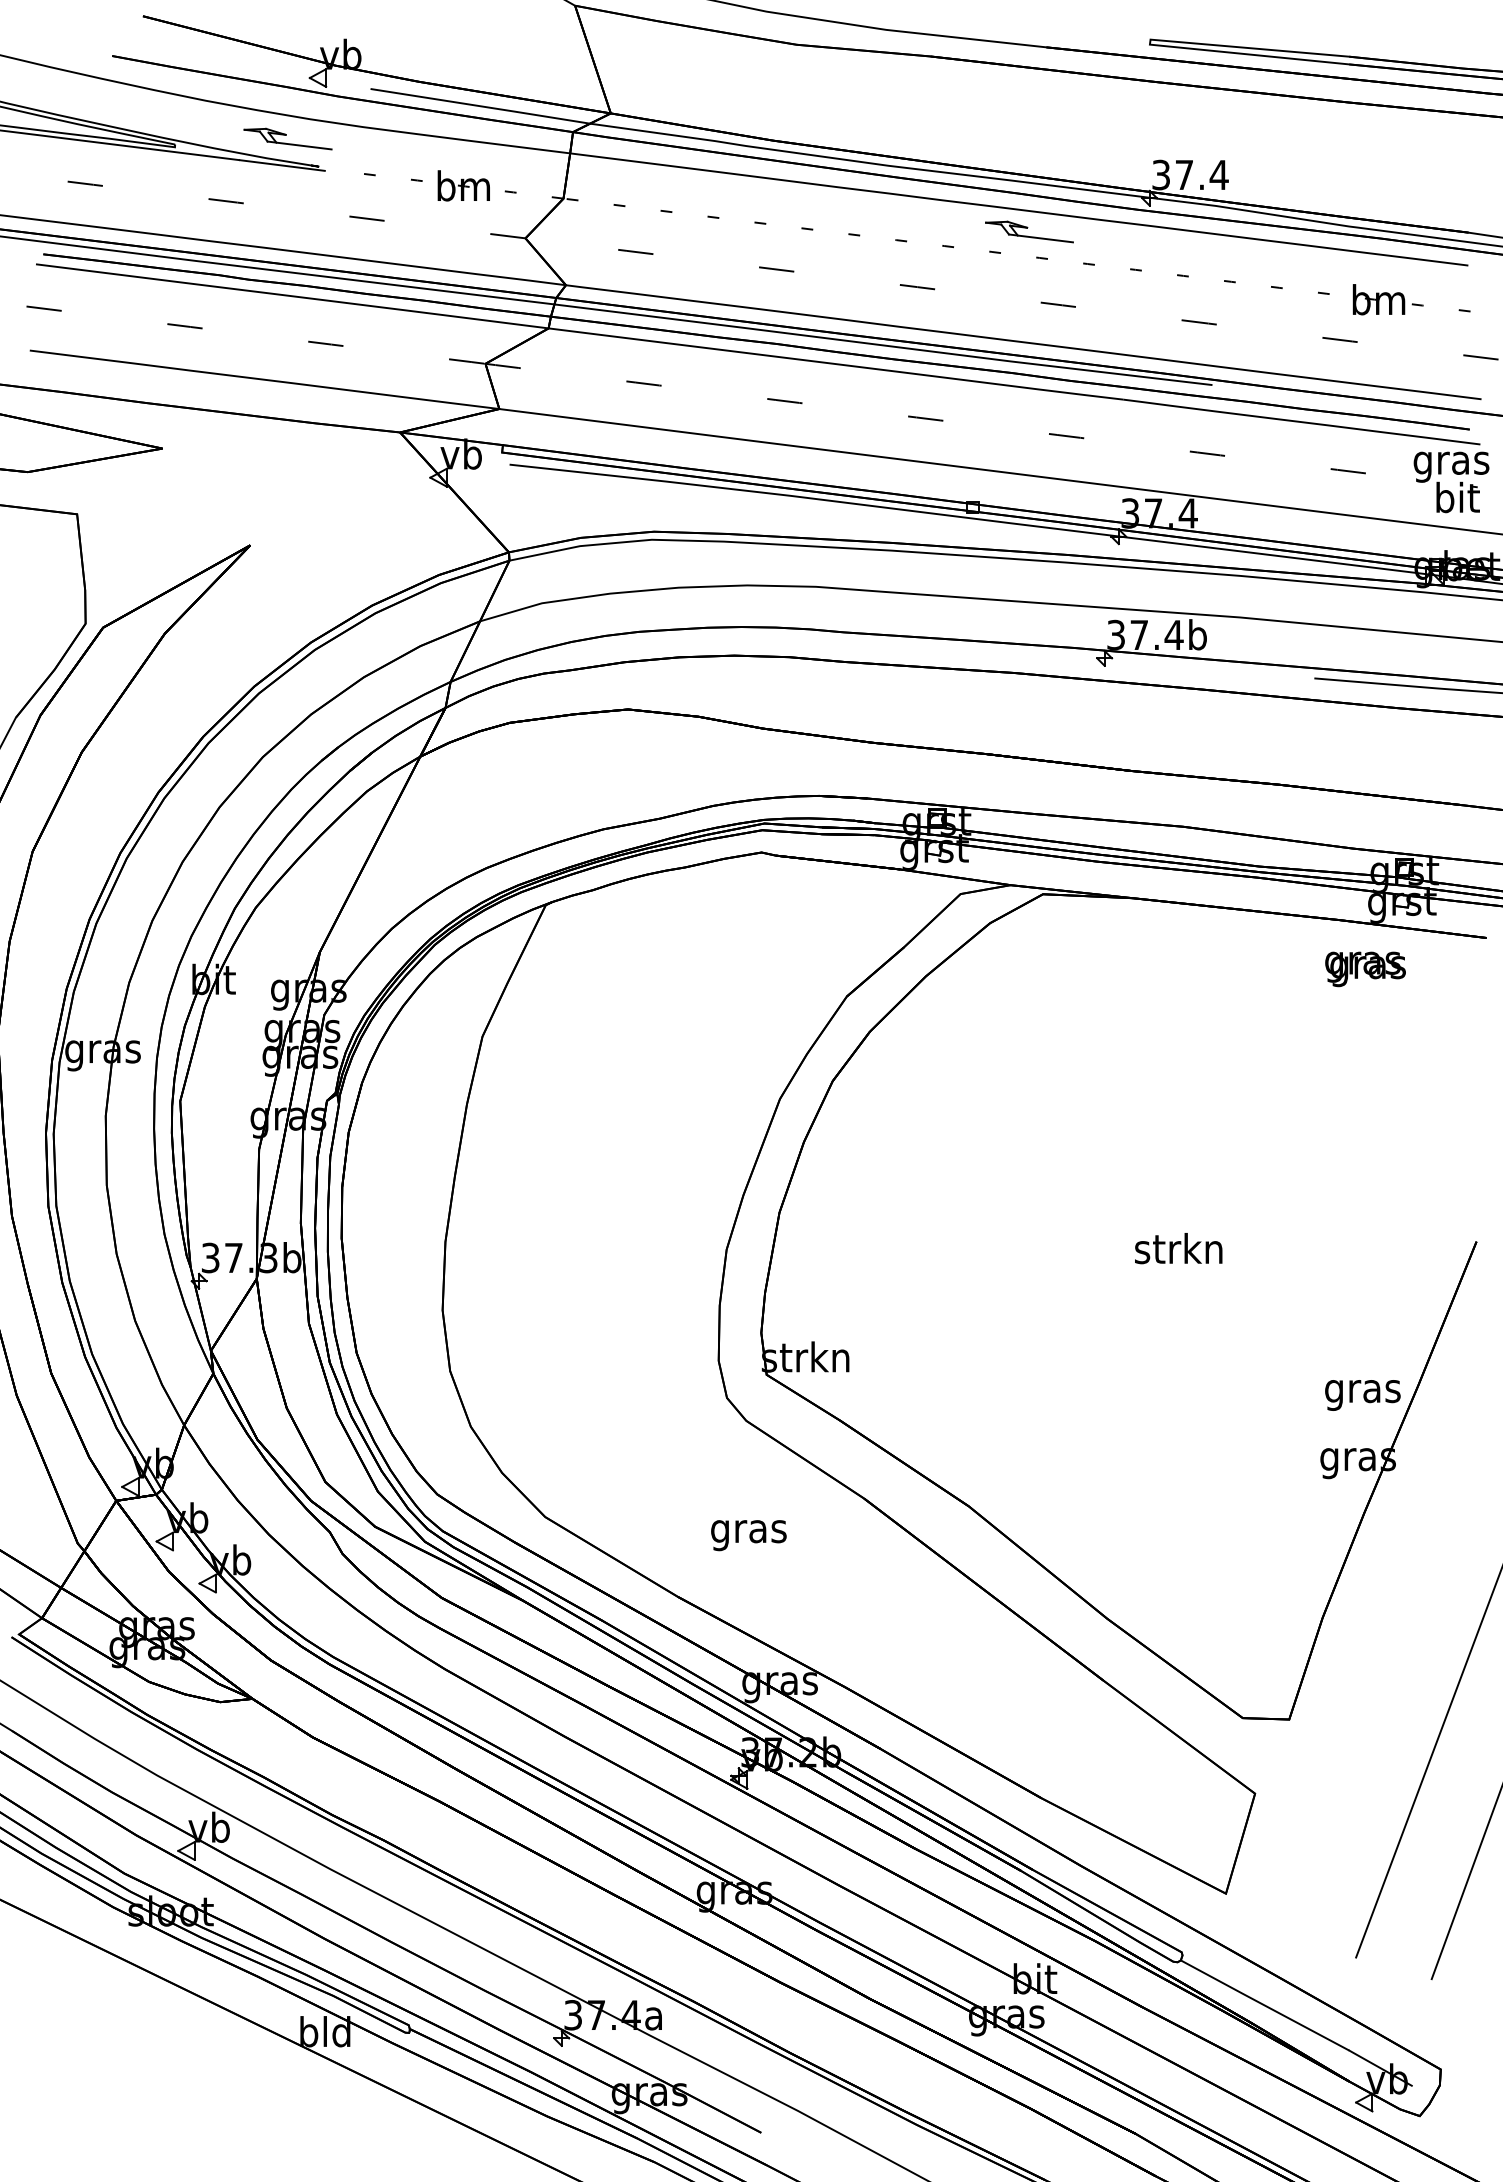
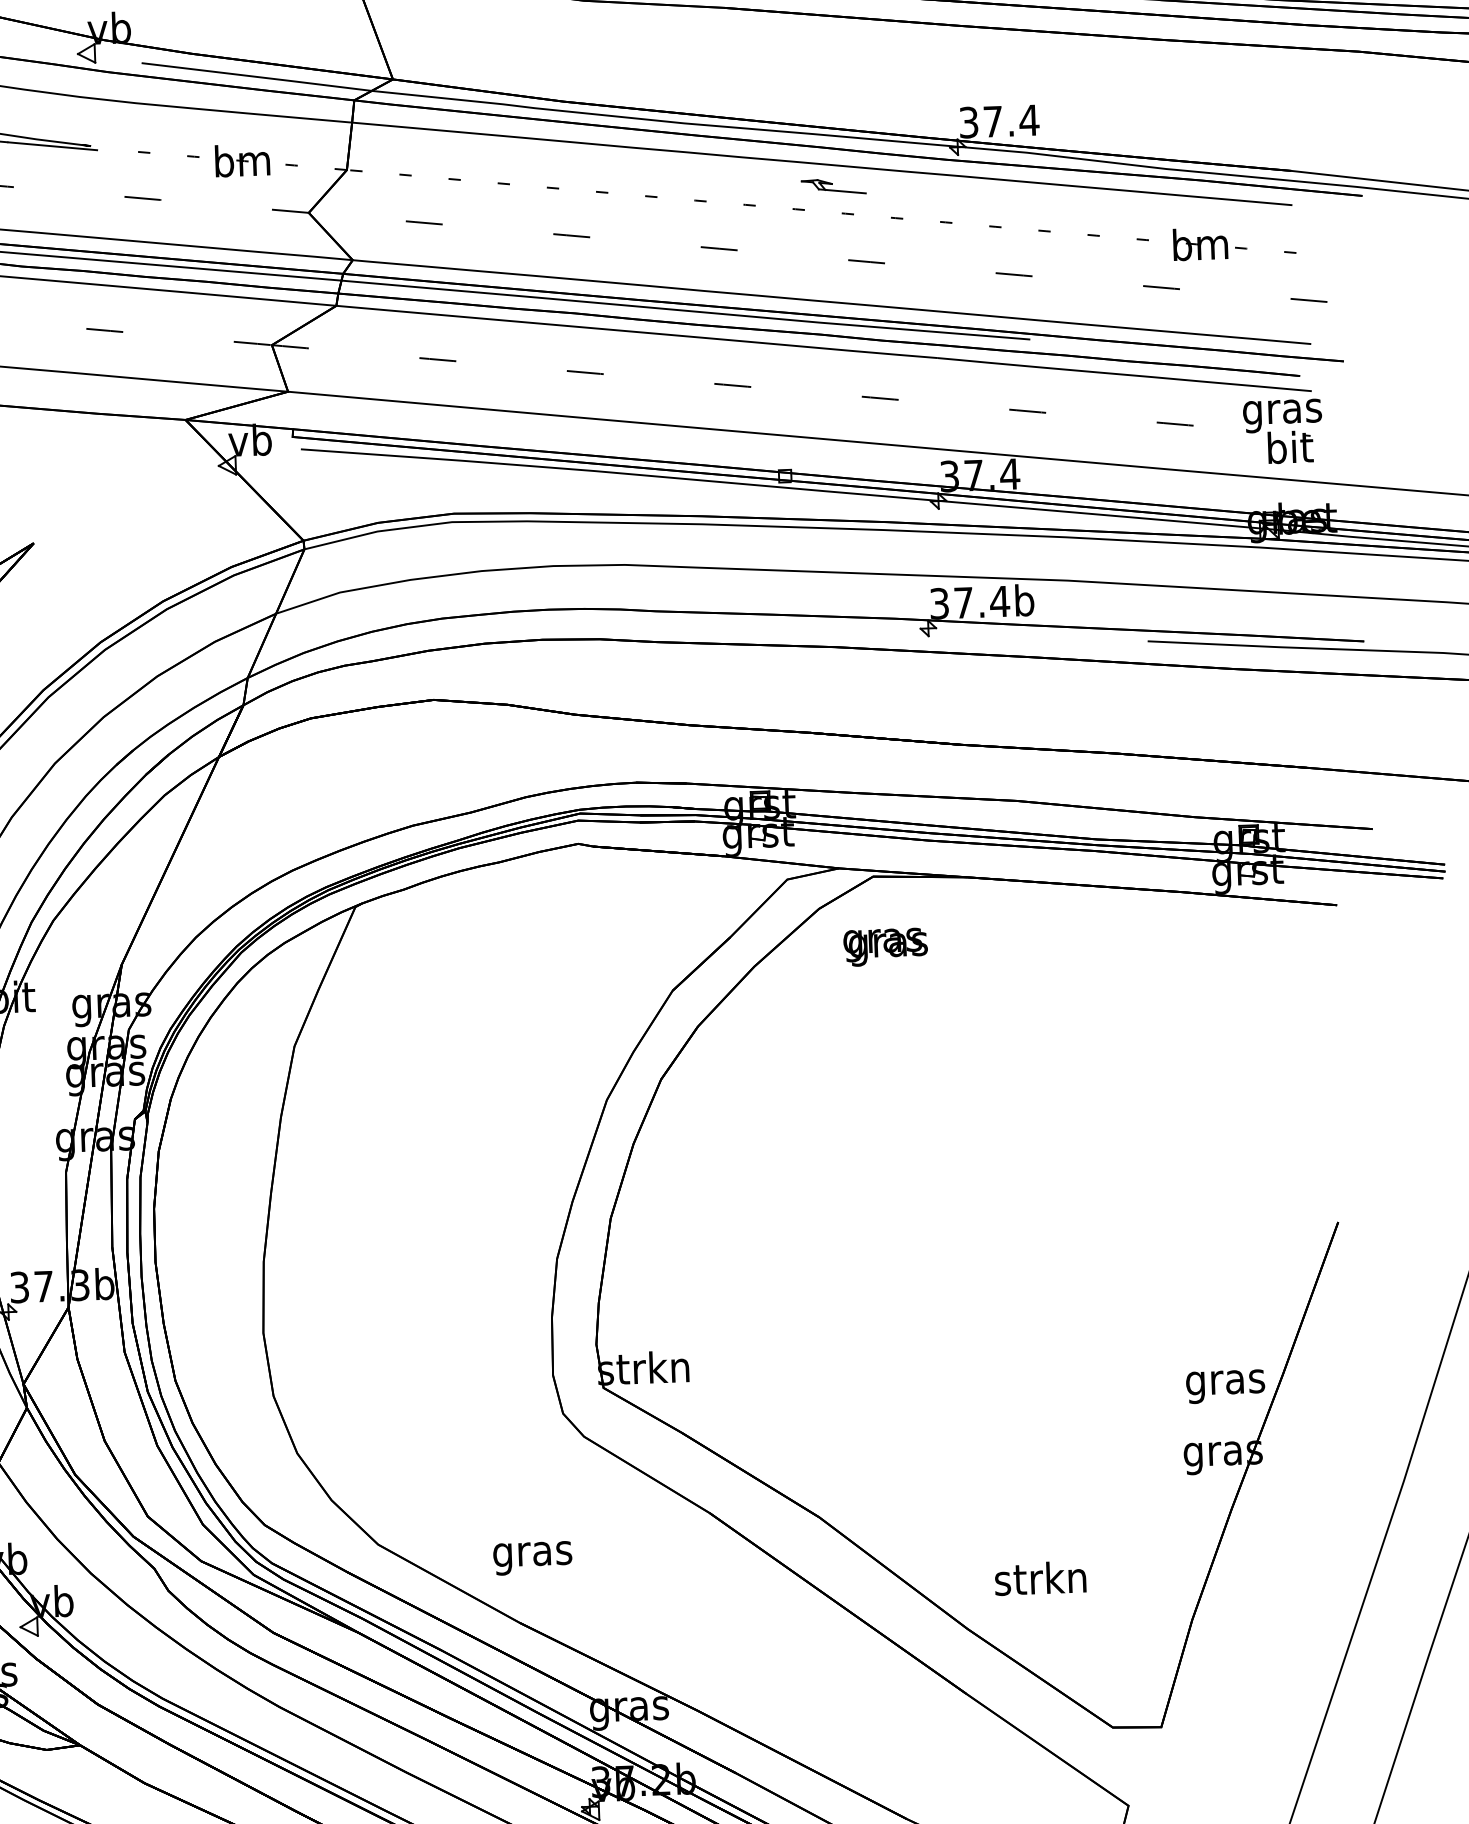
part: (287, 138) -> (56, 117), removed
part: (1029, 231) -> (833, 186), size x0.7
text: (1365, 969) -> (885, 947), moved
text: (1178, 1248) -> (1040, 1578), moved
text: (748, 1535) -> (532, 1558), moved

